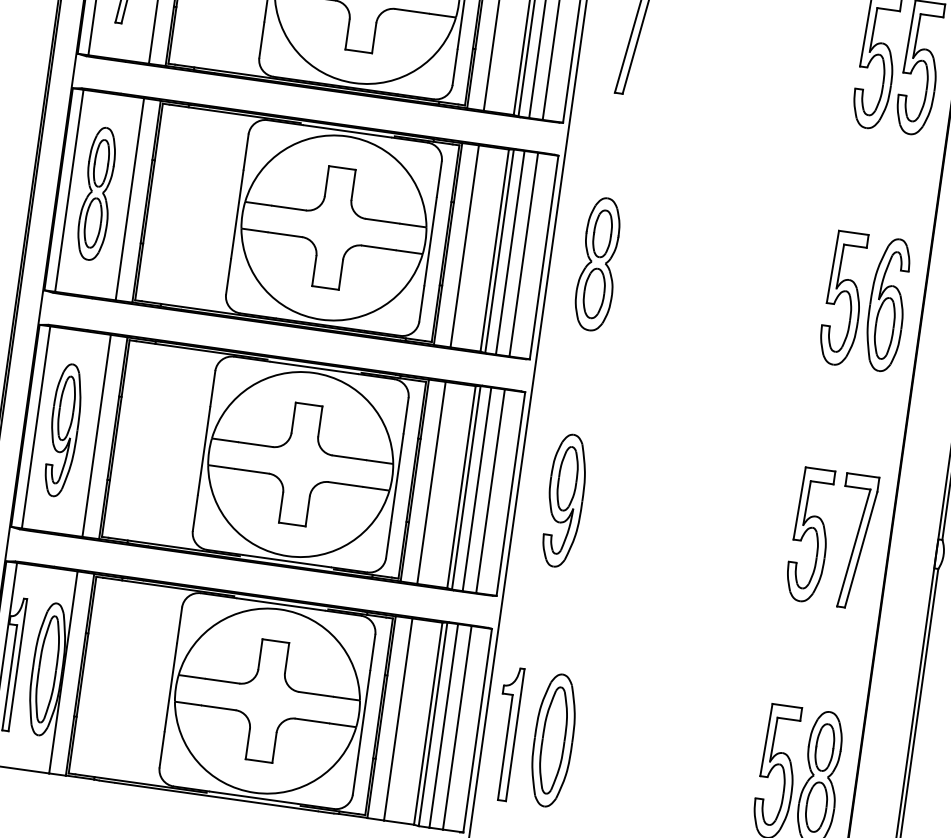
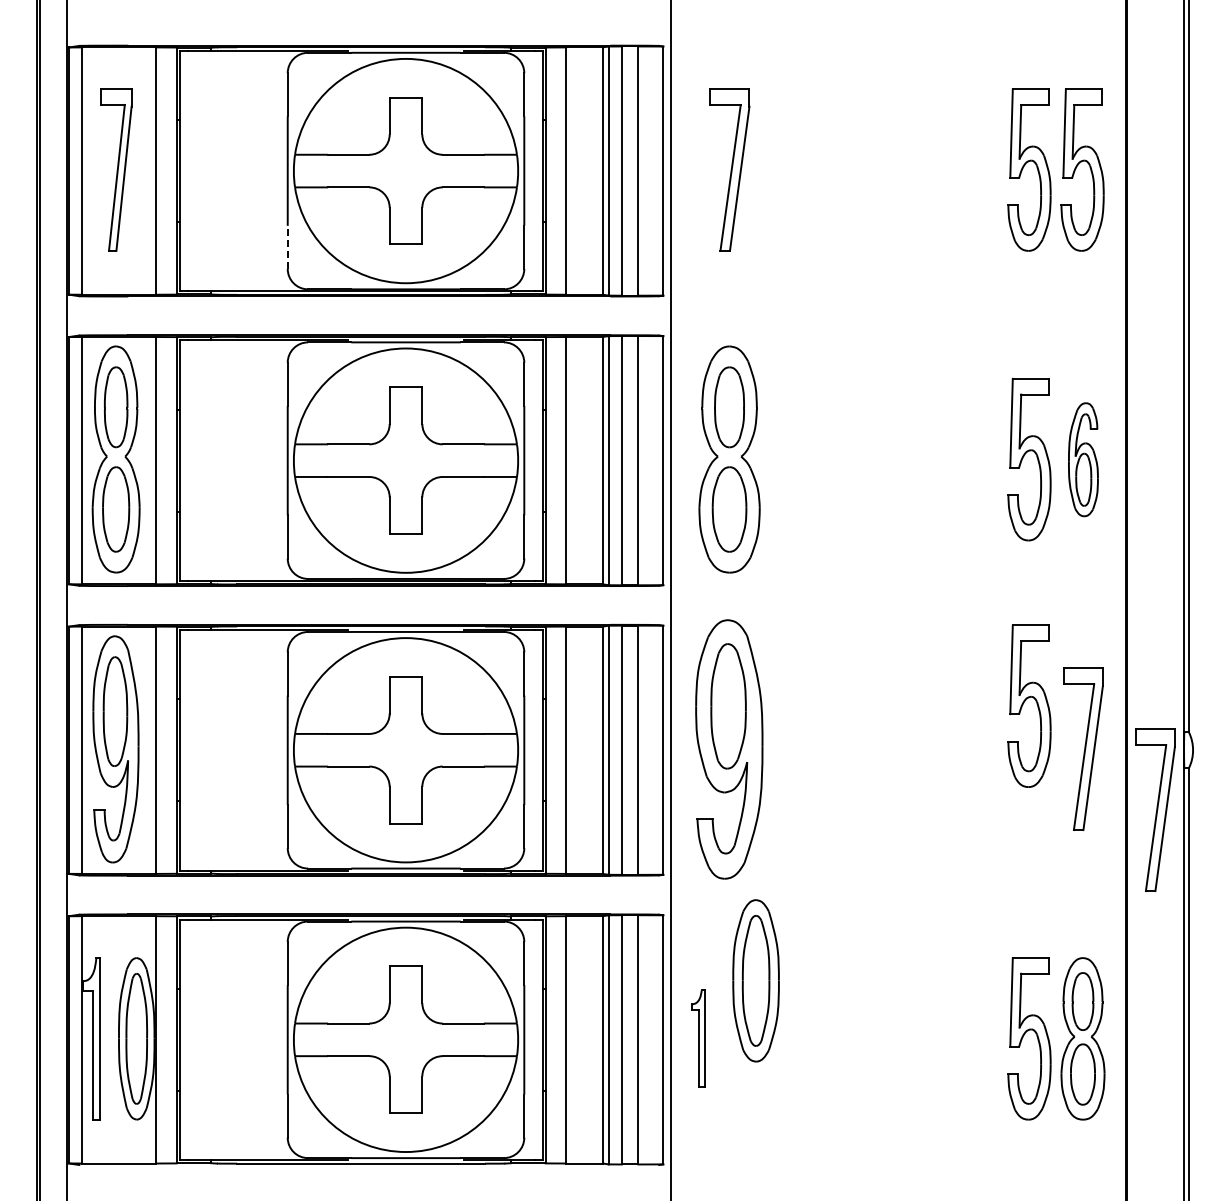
line: (261, 40) -> (287, 247), solid -> dashed
part: (96, 193) -> (115, 459), size x1.4
part: (598, 264) -> (729, 459), size x1.4
part: (887, 304) -> (1083, 459), size x0.7
part: (64, 429) -> (116, 748), size x1.4
part: (565, 500) -> (729, 748), size x1.6
part: (810, 534) -> (1029, 705), moved
part: (906, 598) -> (1155, 809), added
part: (505, 733) -> (697, 1038), size x0.6
part: (553, 740) -> (755, 980), moved

